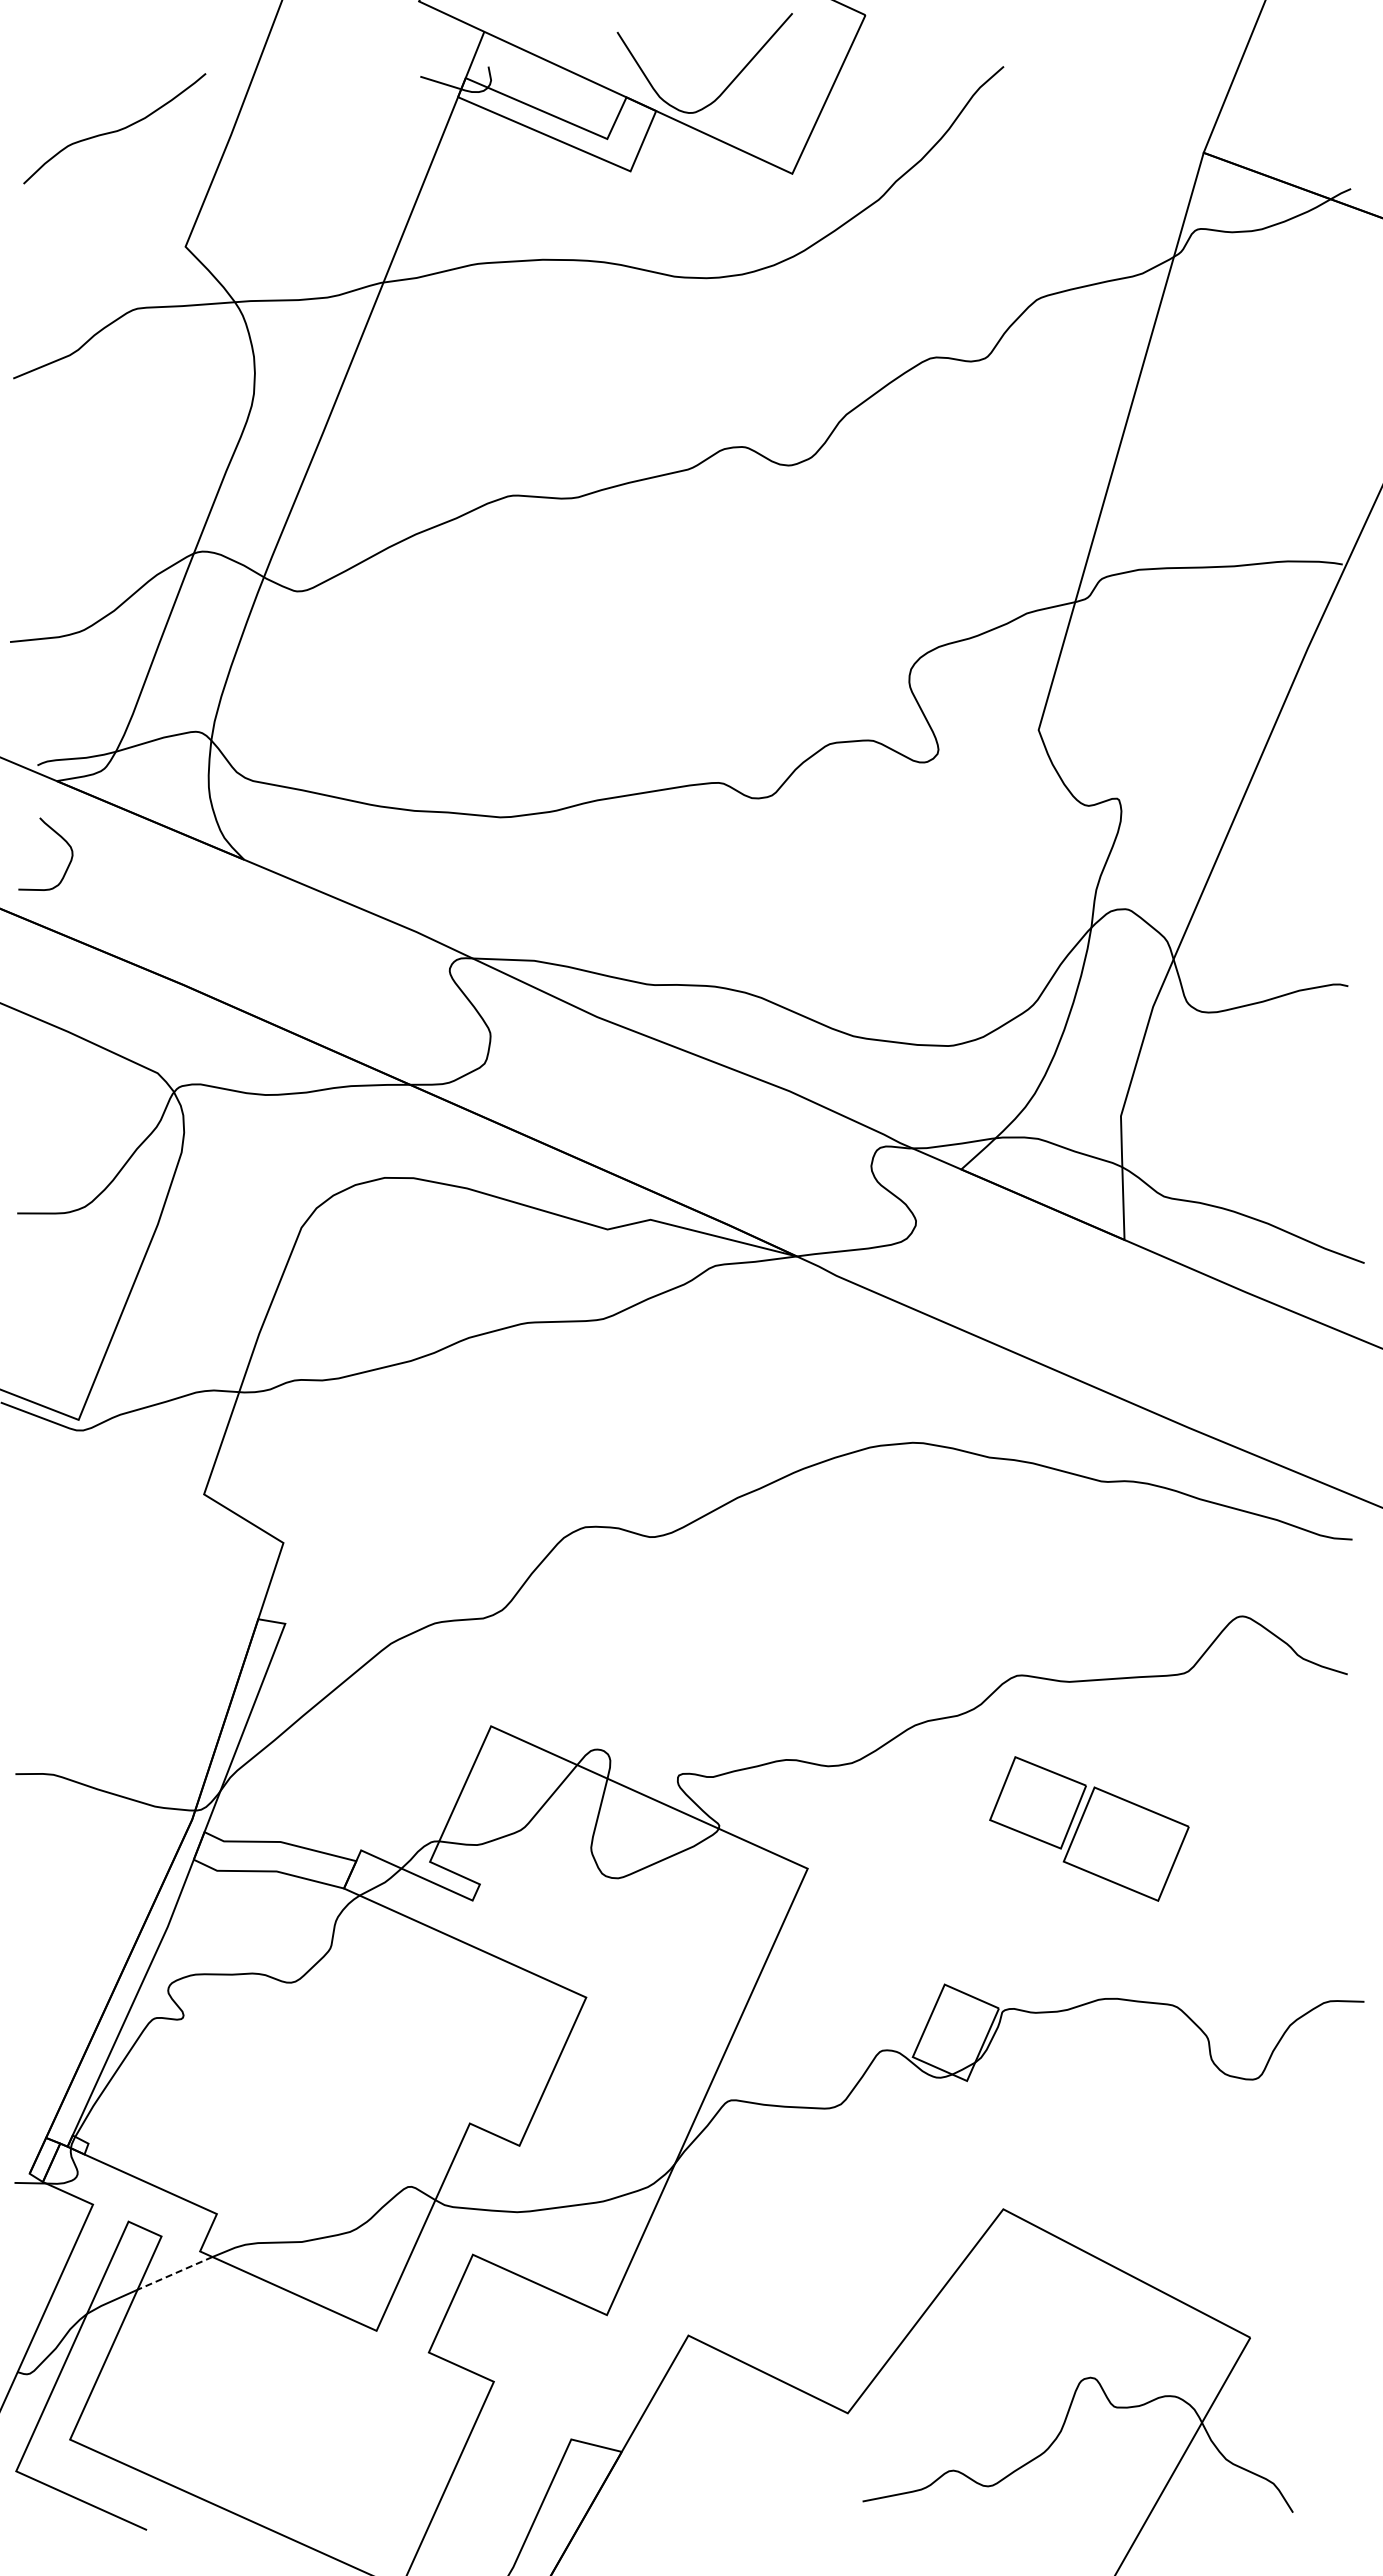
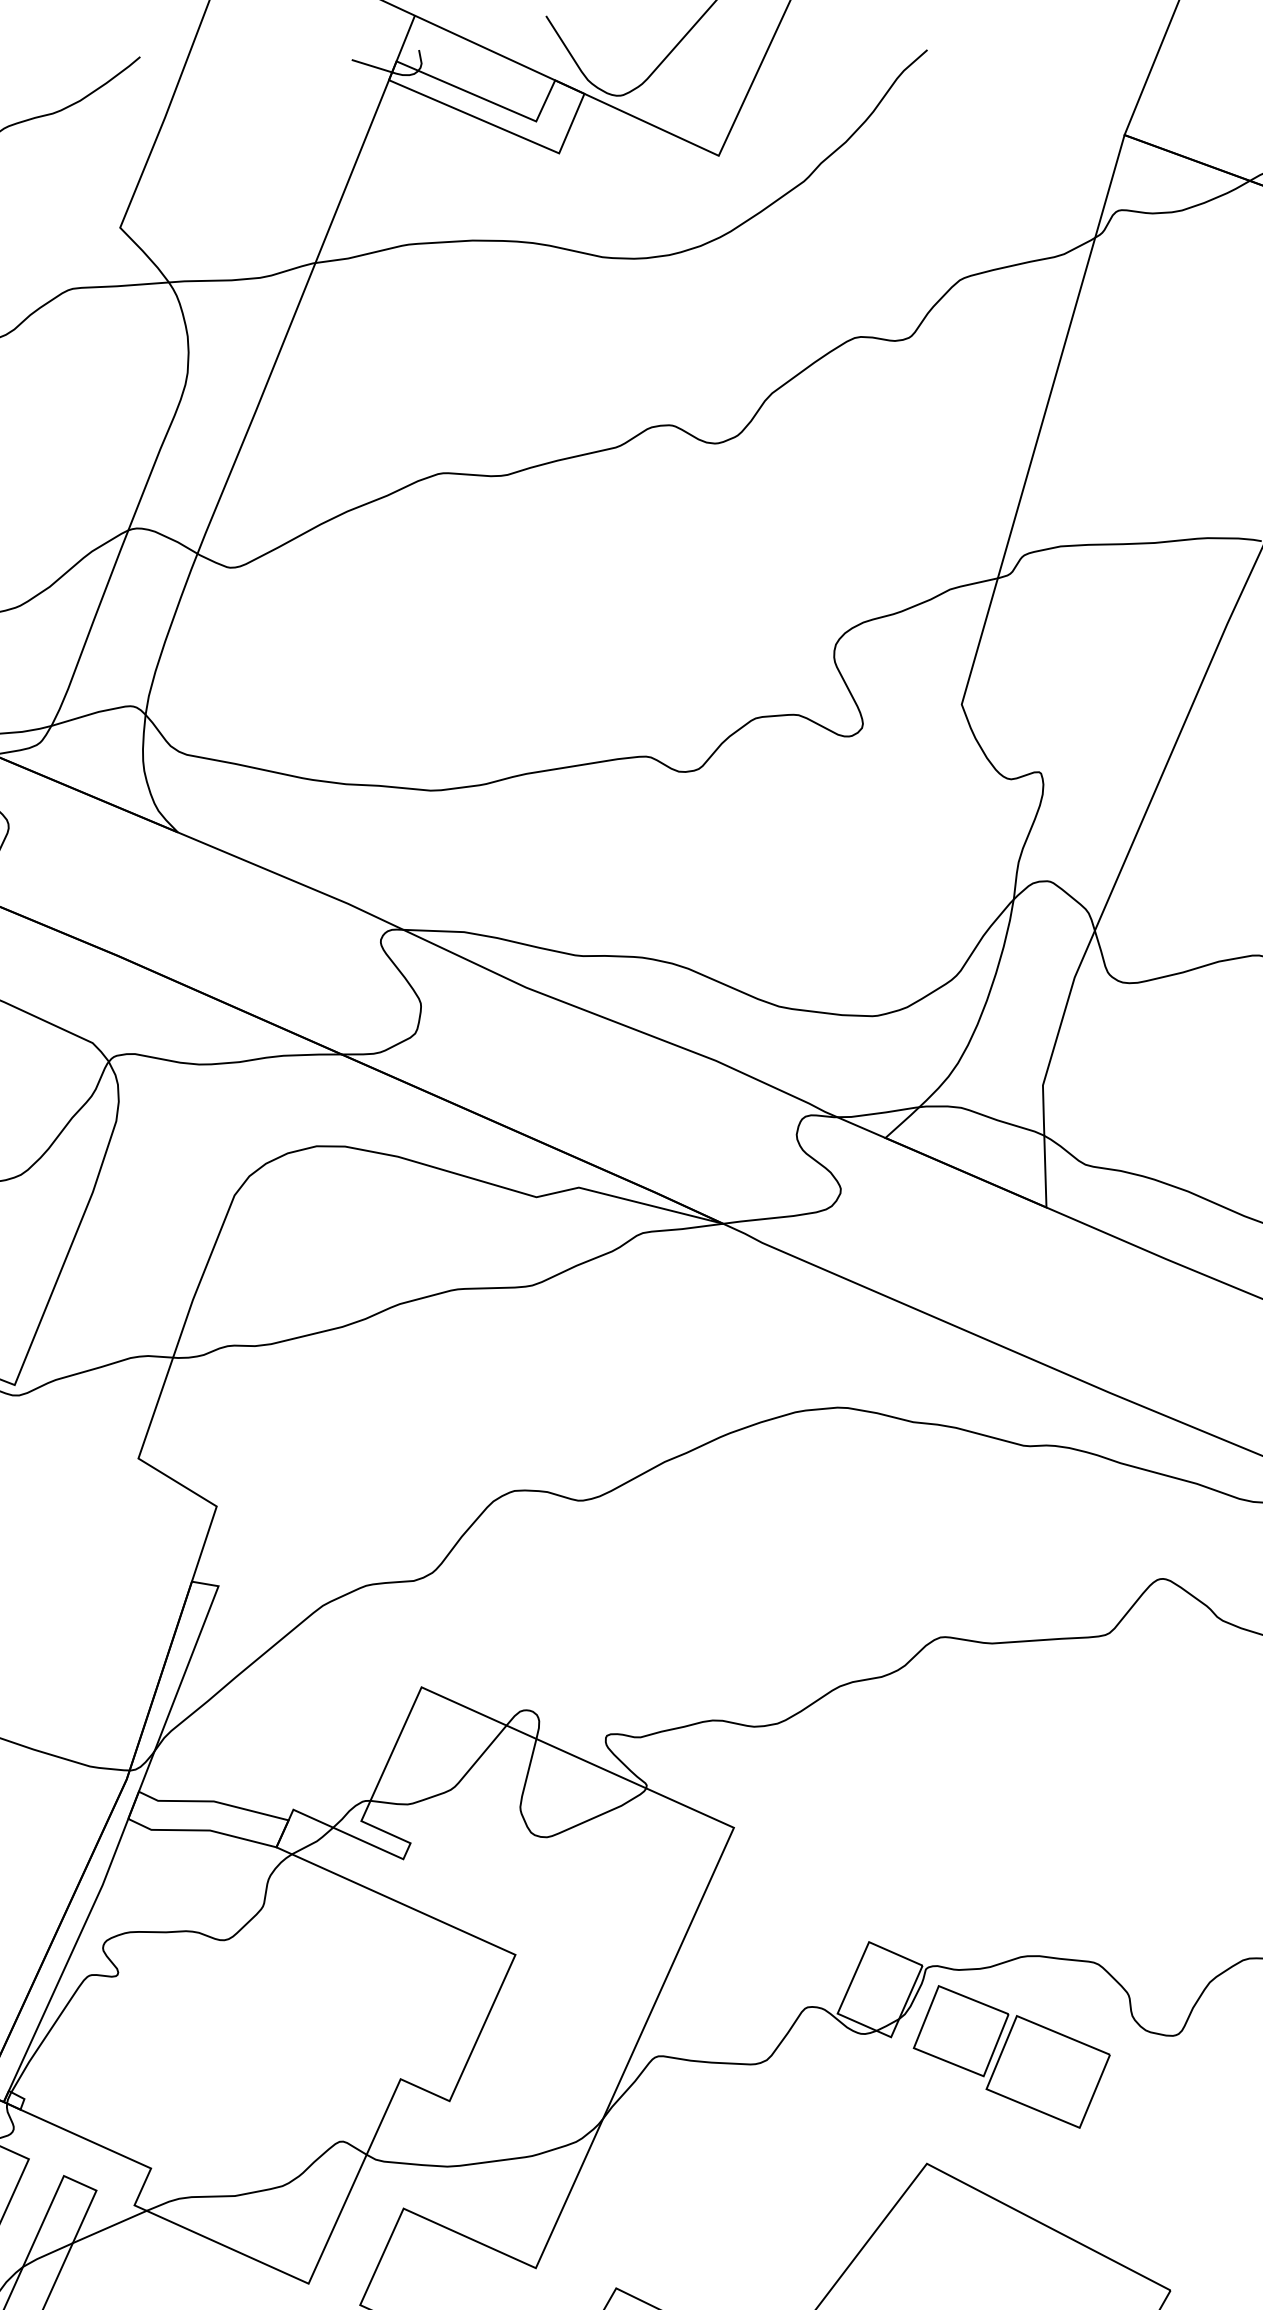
part: (1089, 1828) -> (1011, 2056), moved
line: (175, 2273) -> (110, 2227), dashed -> solid

